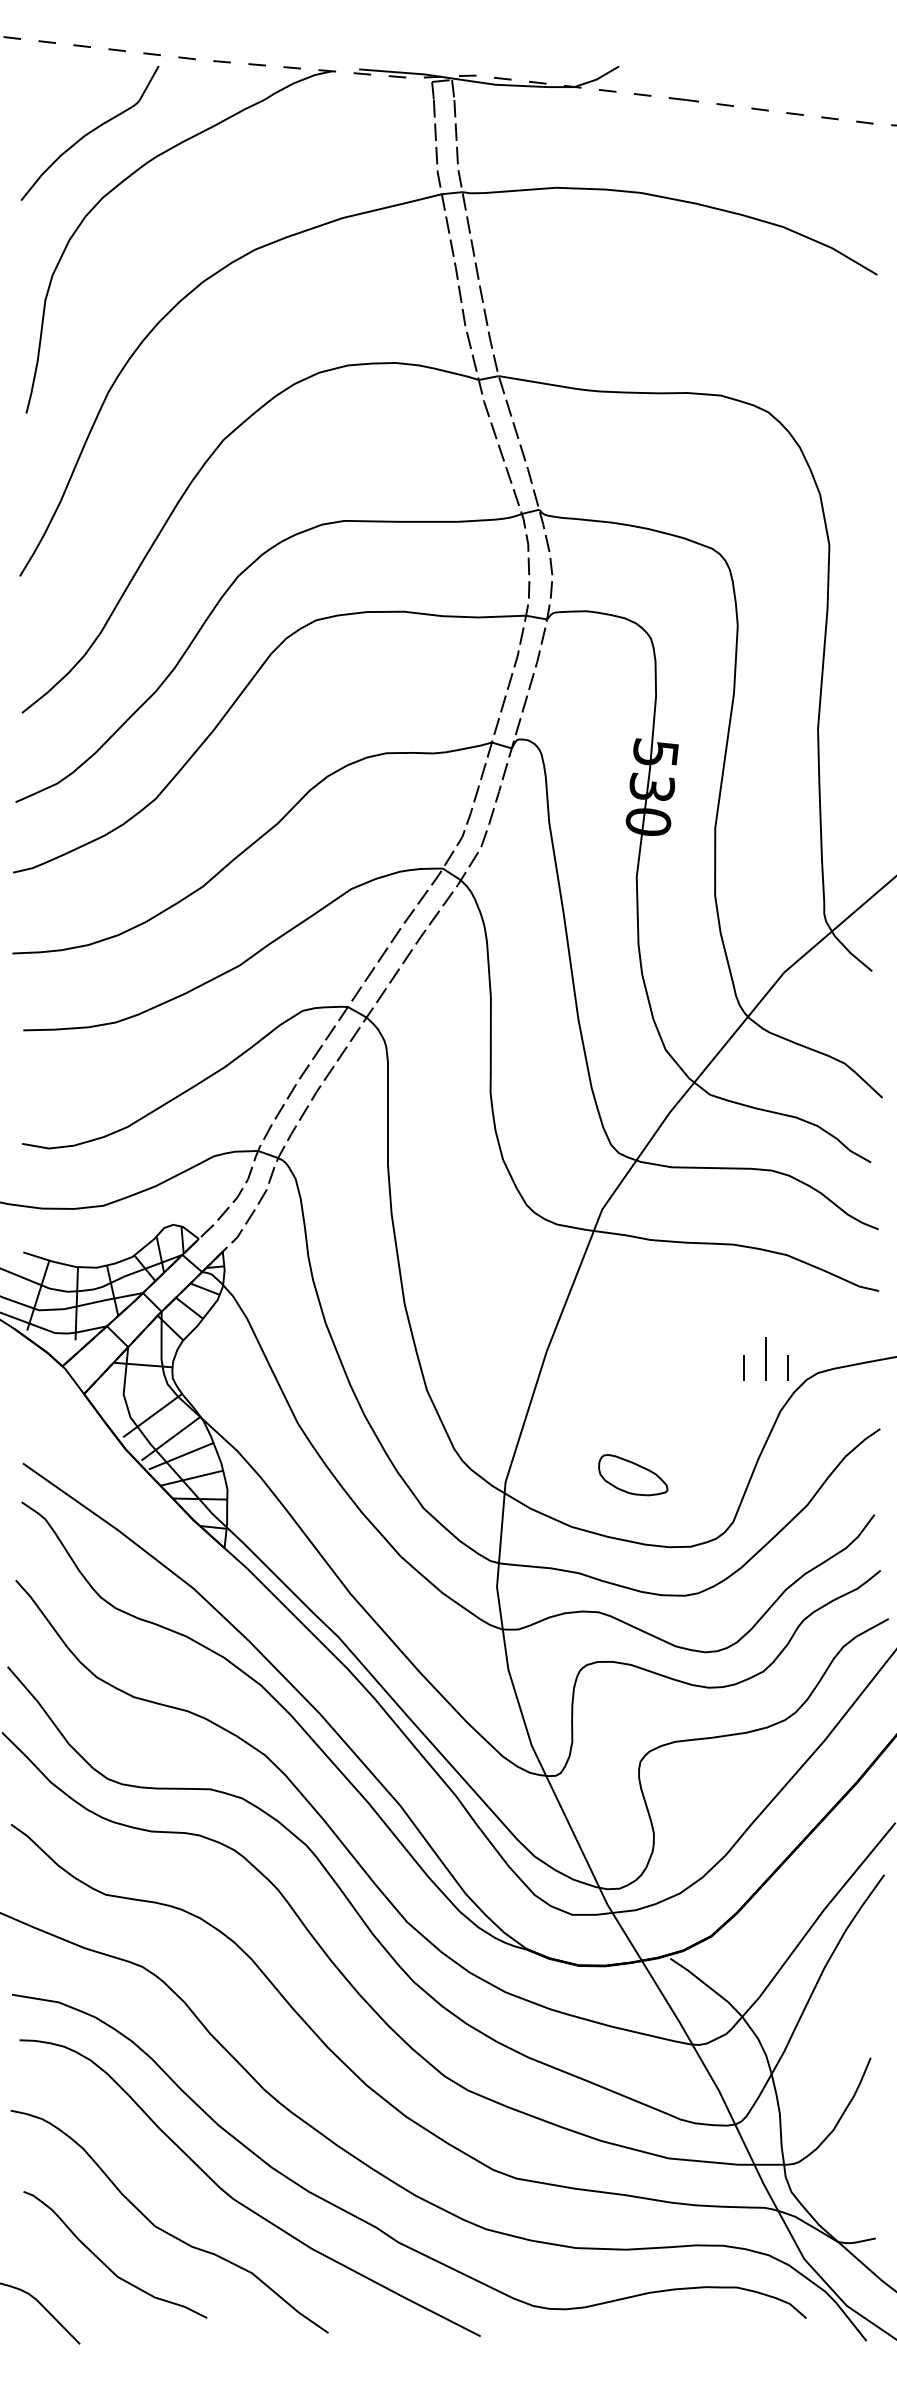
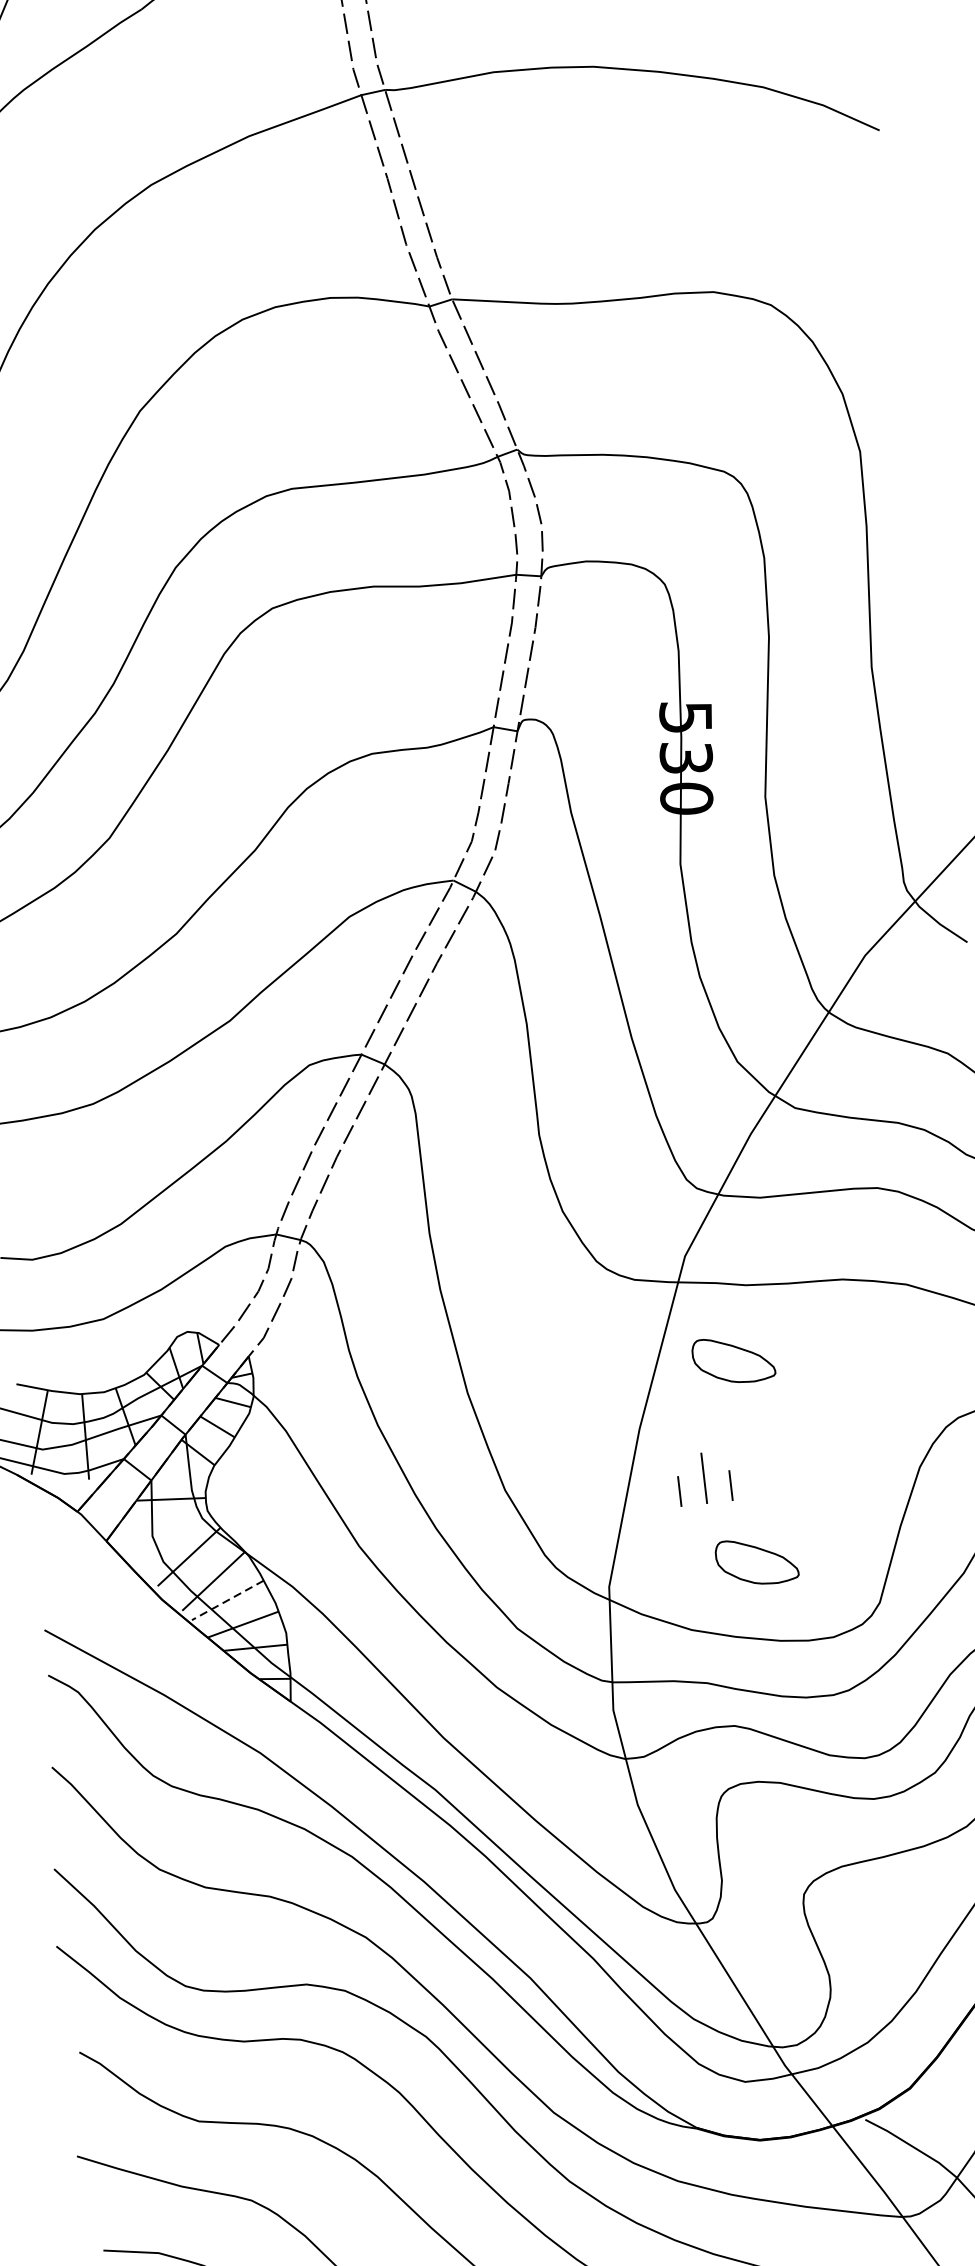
part: (633, 1302) -> (734, 1360), added
part: (765, 1358) -> (703, 1477), moved
line: (181, 1456) -> (228, 1600), solid -> dashed

